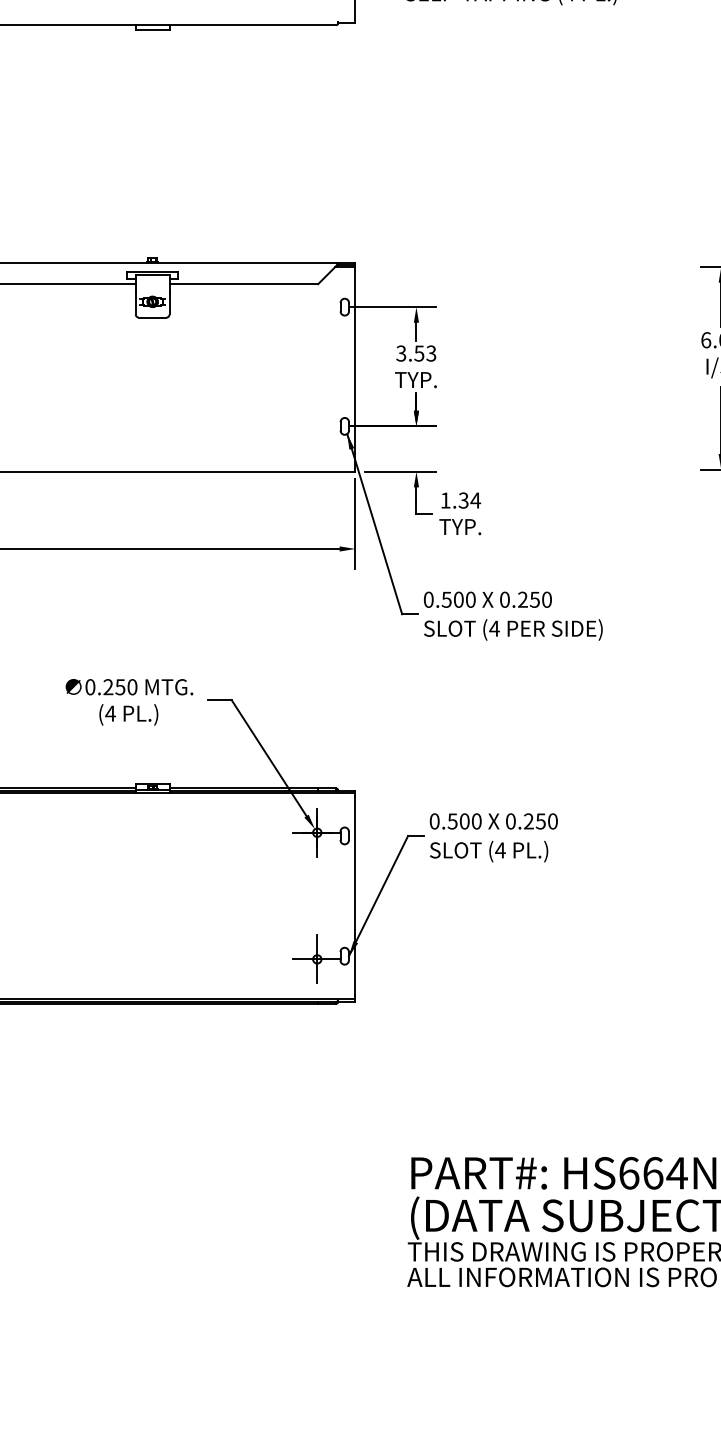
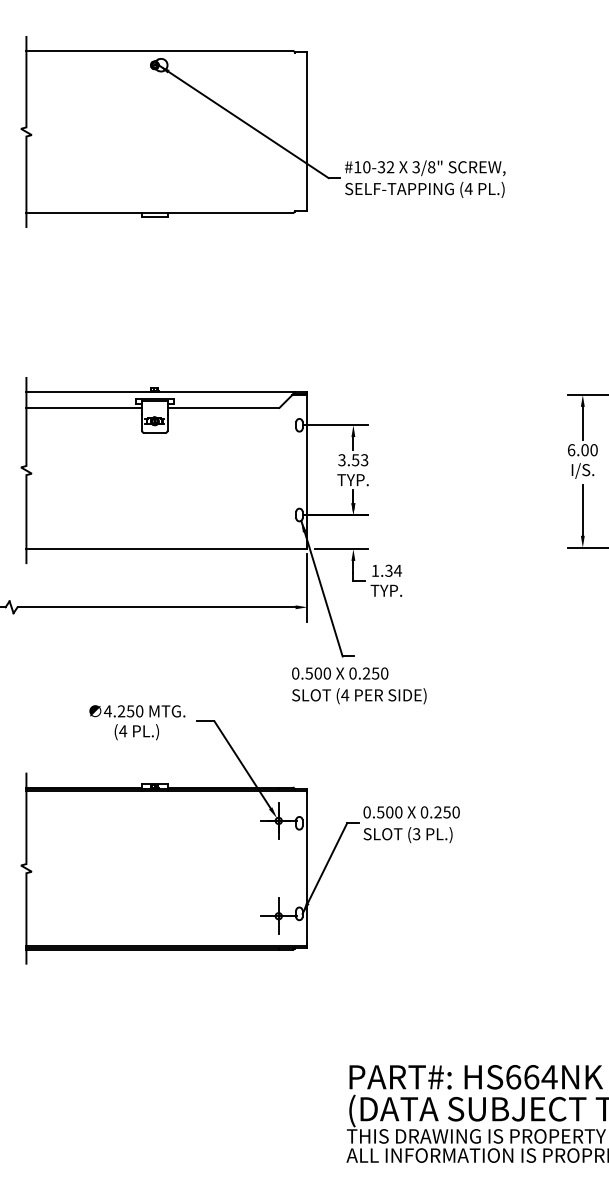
text: (513, 615) -> (359, 685), moved
text: (89, 687) -> (107, 711), 0.250 -> 4.250
text: (500, 850) -> (416, 834), (4 -> (3

